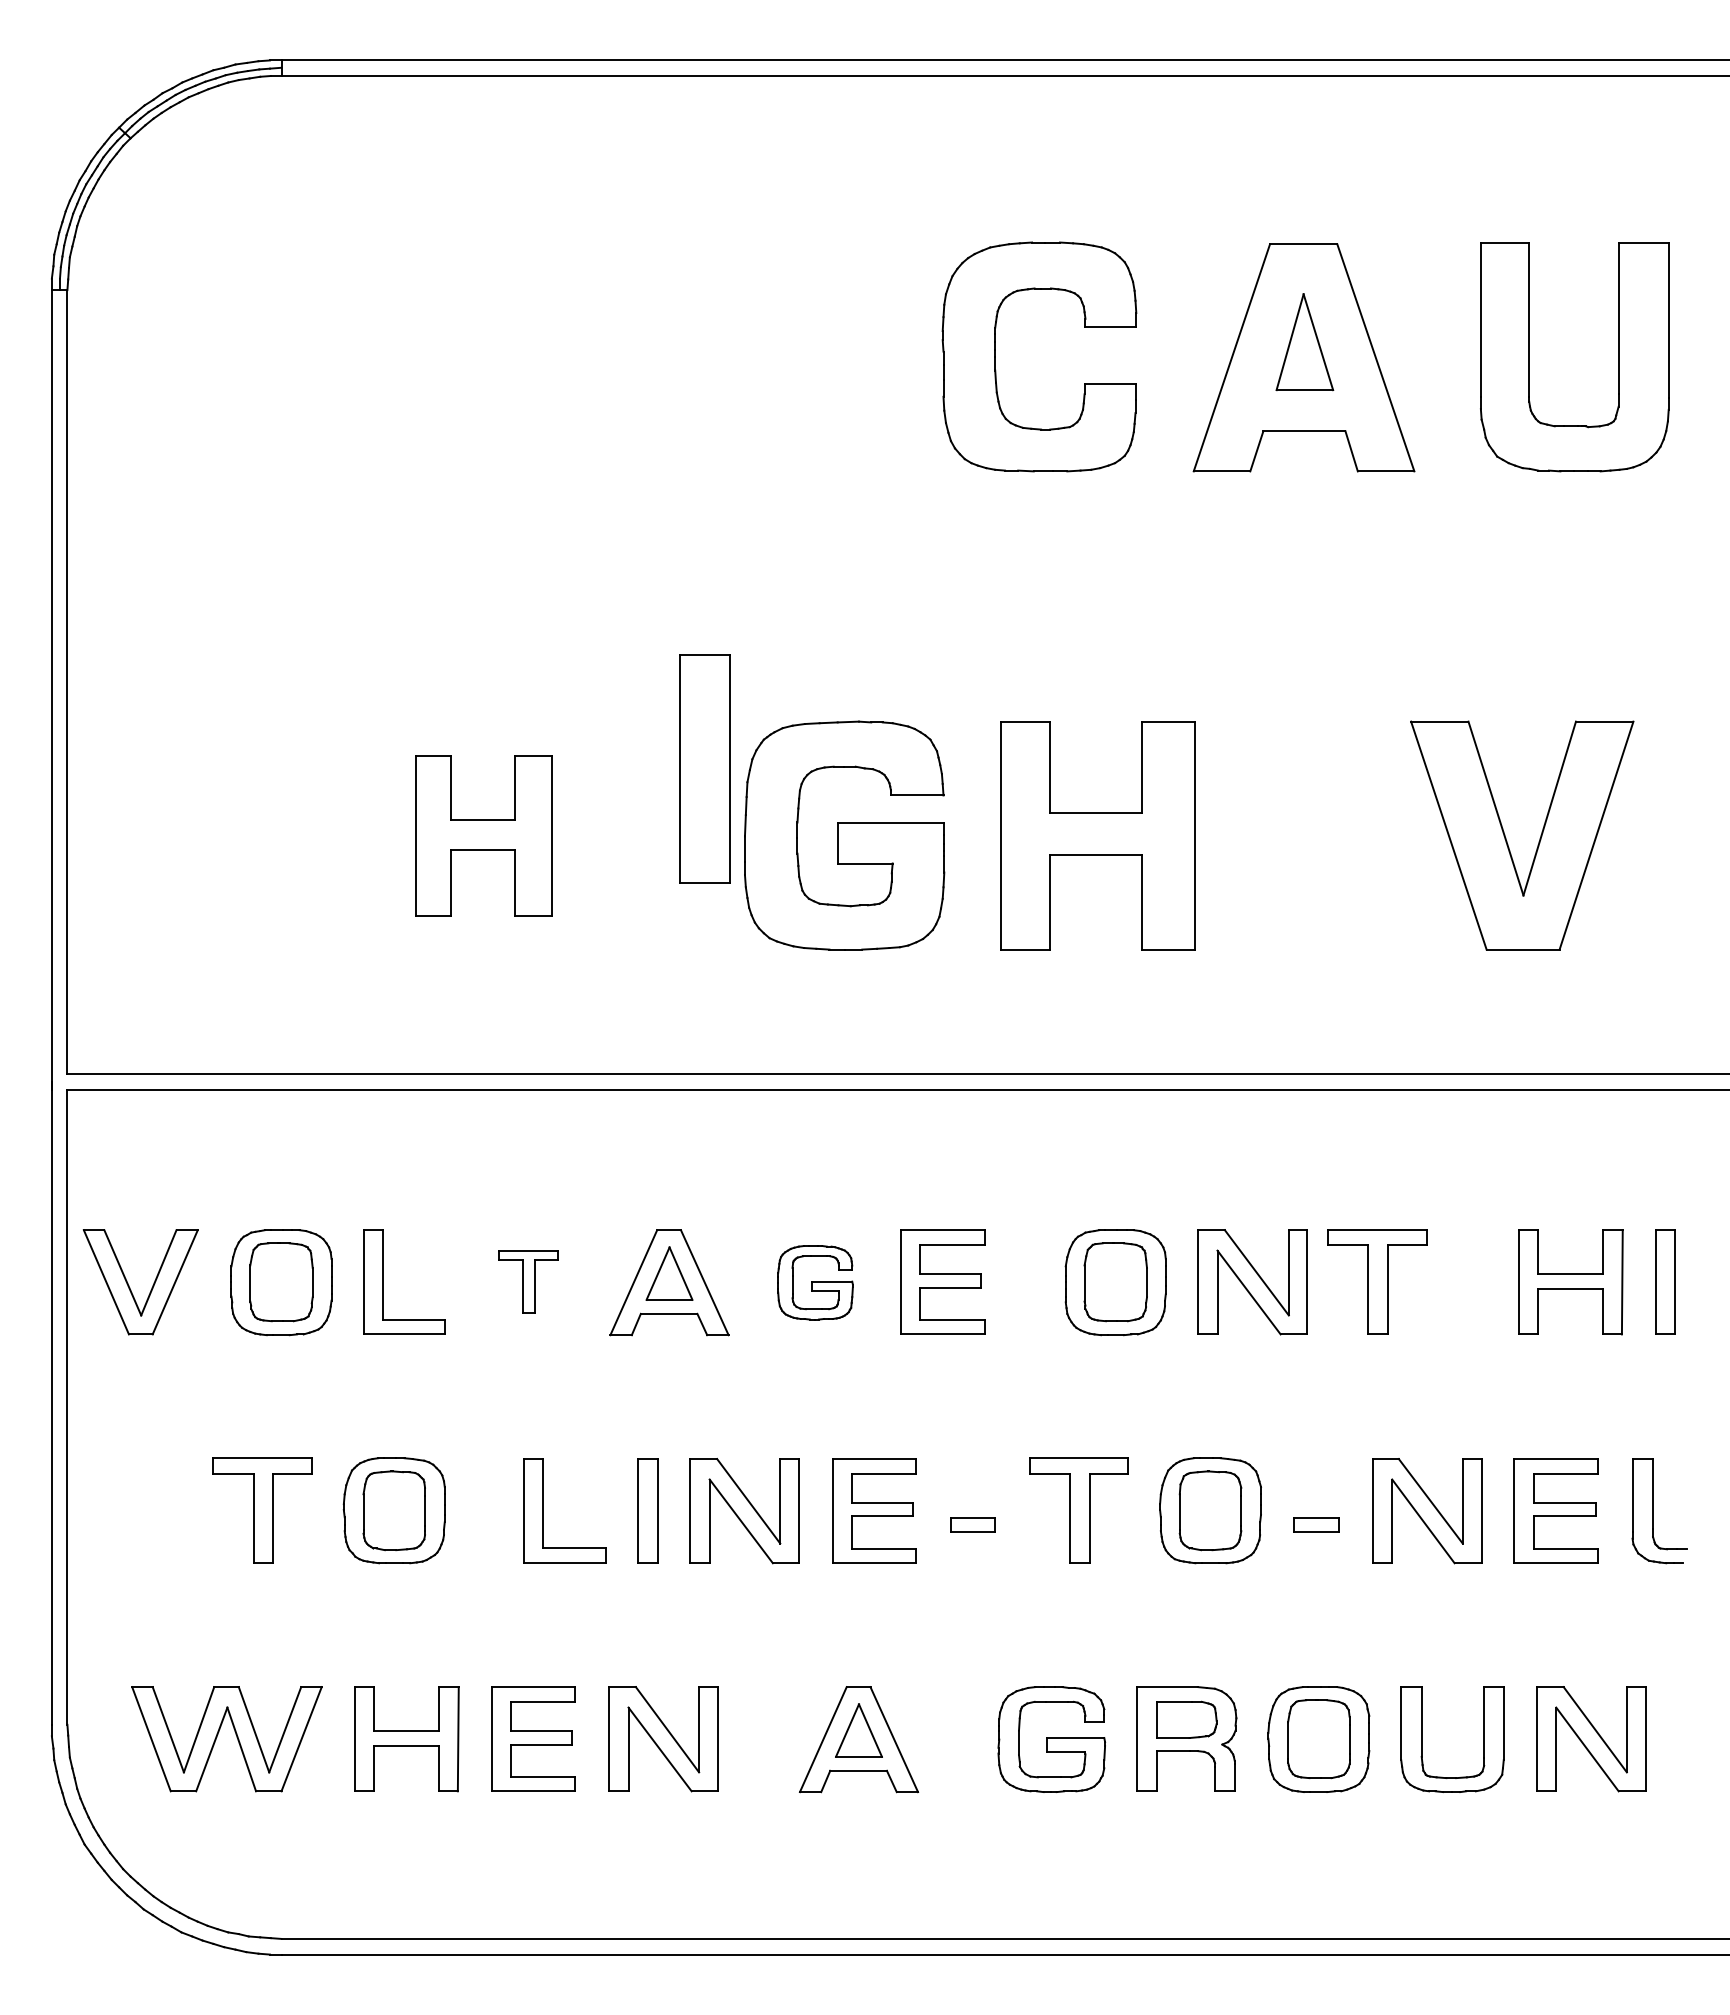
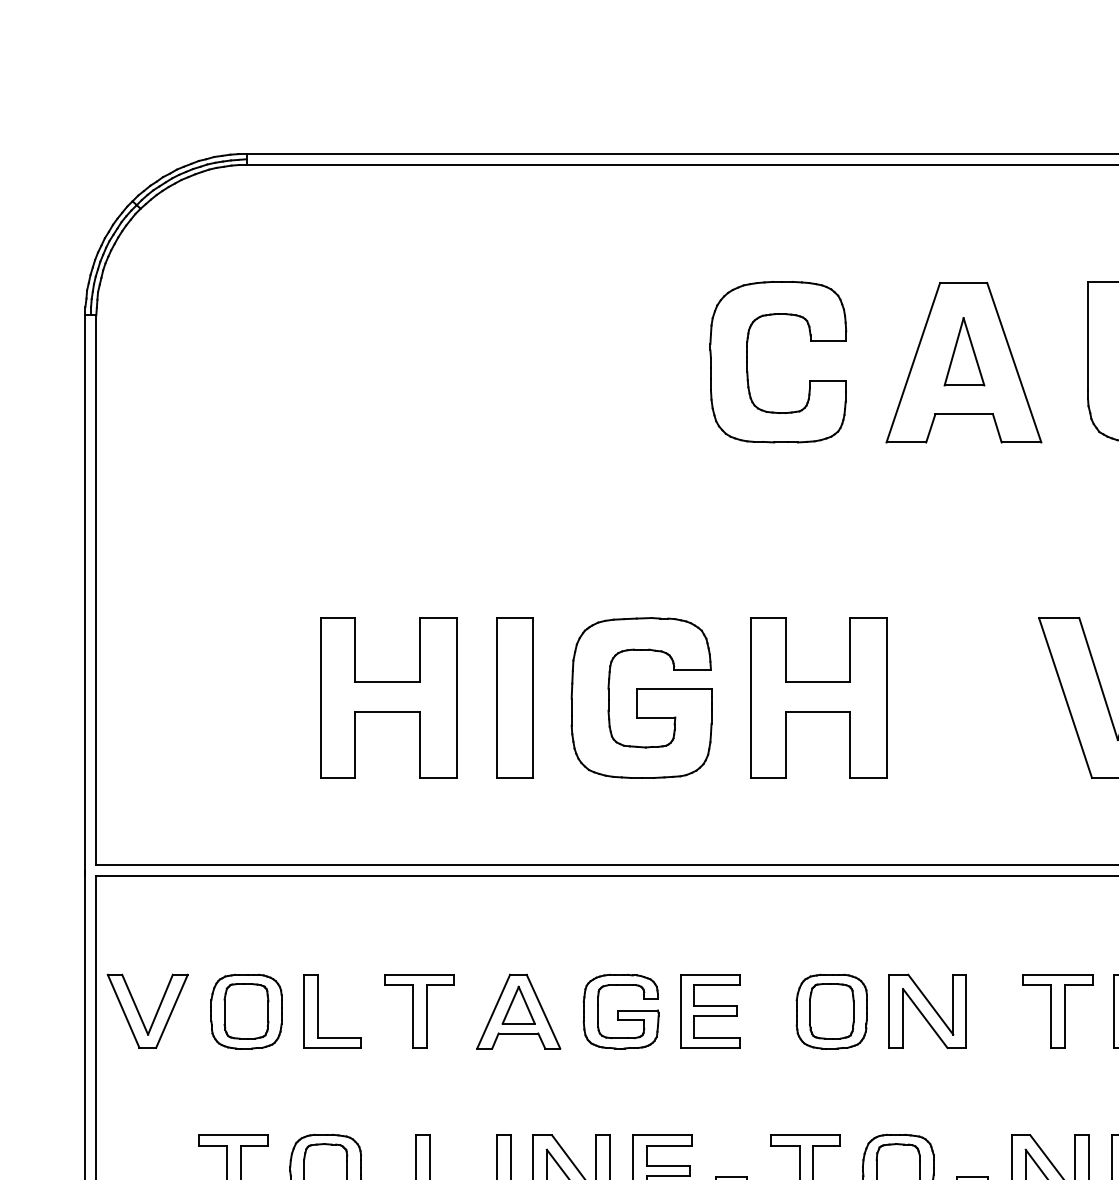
part: (704, 768) -> (514, 697), moved
part: (483, 835) -> (388, 697), size x1.43
part: (528, 1281) -> (419, 1010), size x1.67
part: (1377, 1281) -> (1057, 1010), moved
part: (815, 1282) -> (621, 1011), size x1.43

